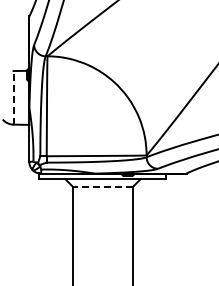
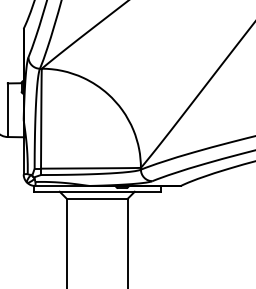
line: (13, 98) -> (7, 110), dashed -> solid
line: (102, 186) -> (96, 198), dashed -> solid

